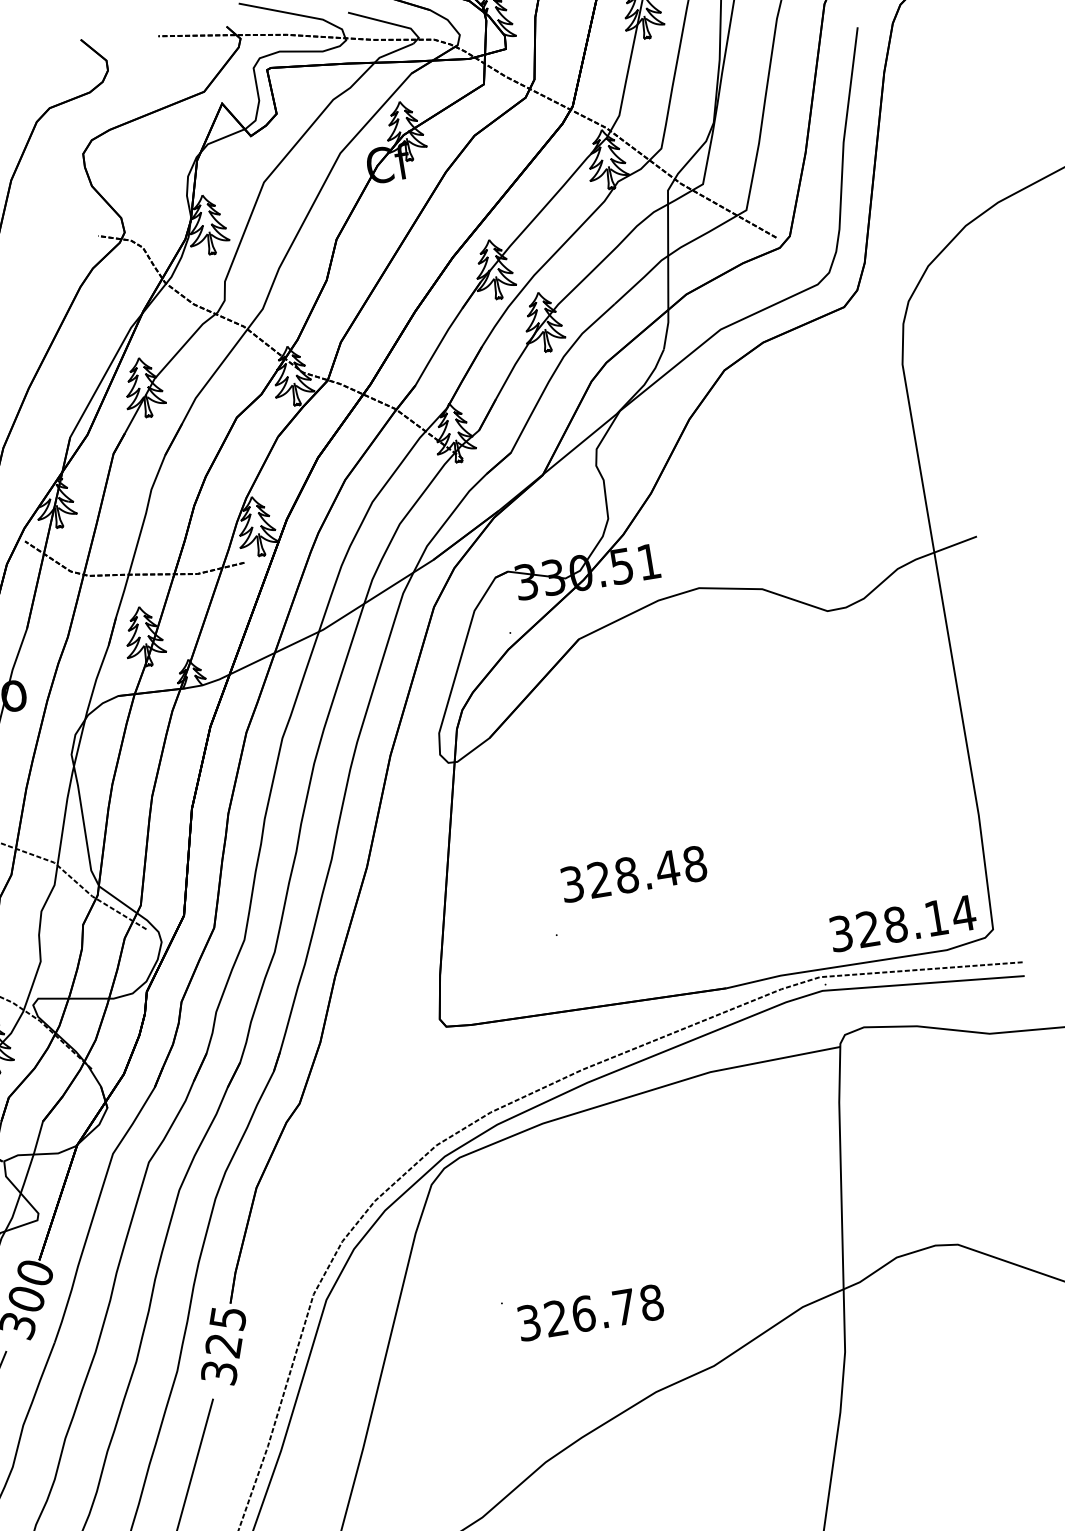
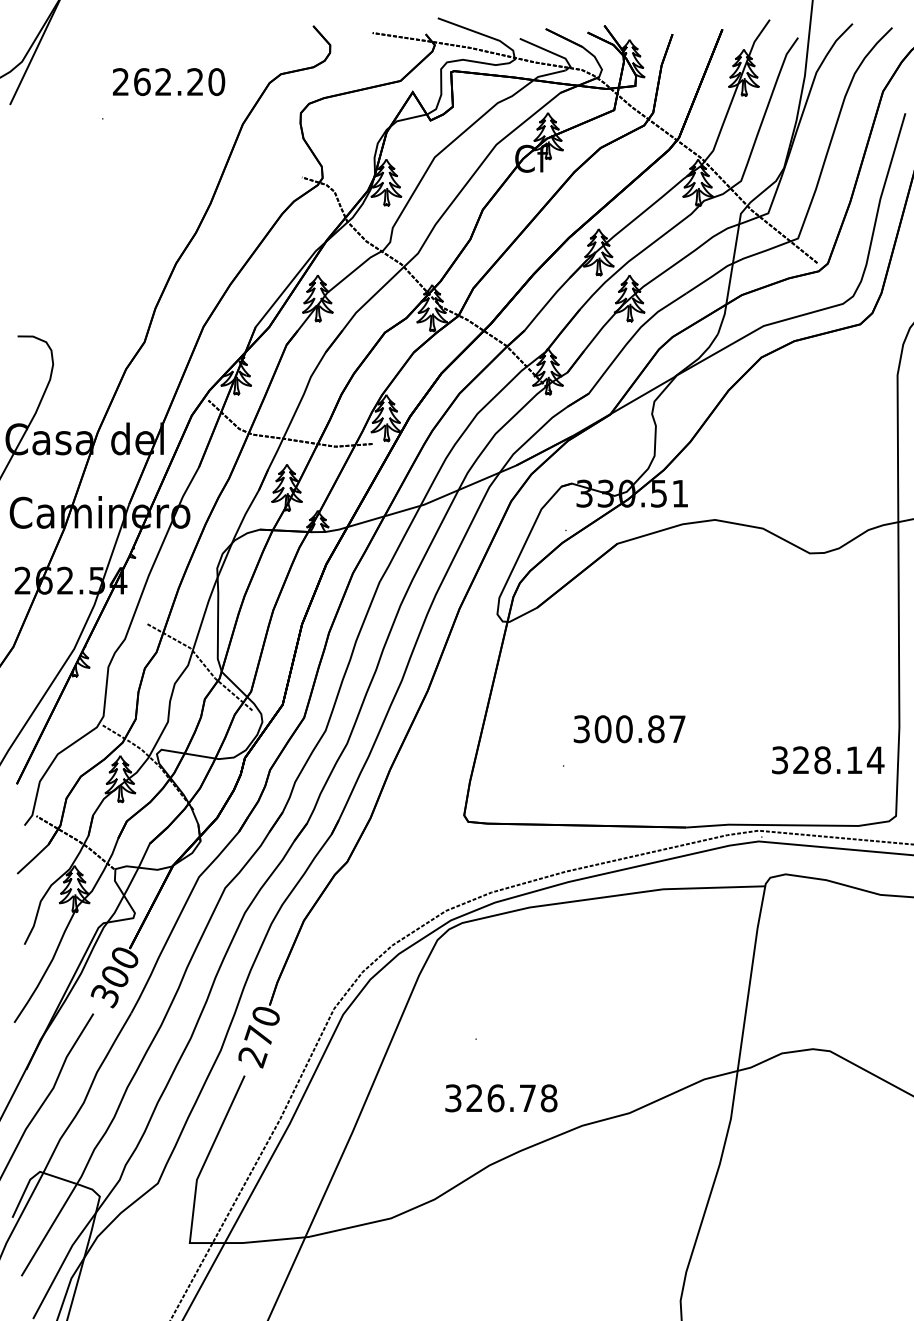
text: (646, 872) -> (639, 729), 328.48 -> 300.87
text: (903, 923) -> (828, 760), moved
text: (590, 1313) -> (501, 1098), moved
text: (222, 1346) -> (258, 1037), 325 -> 270

